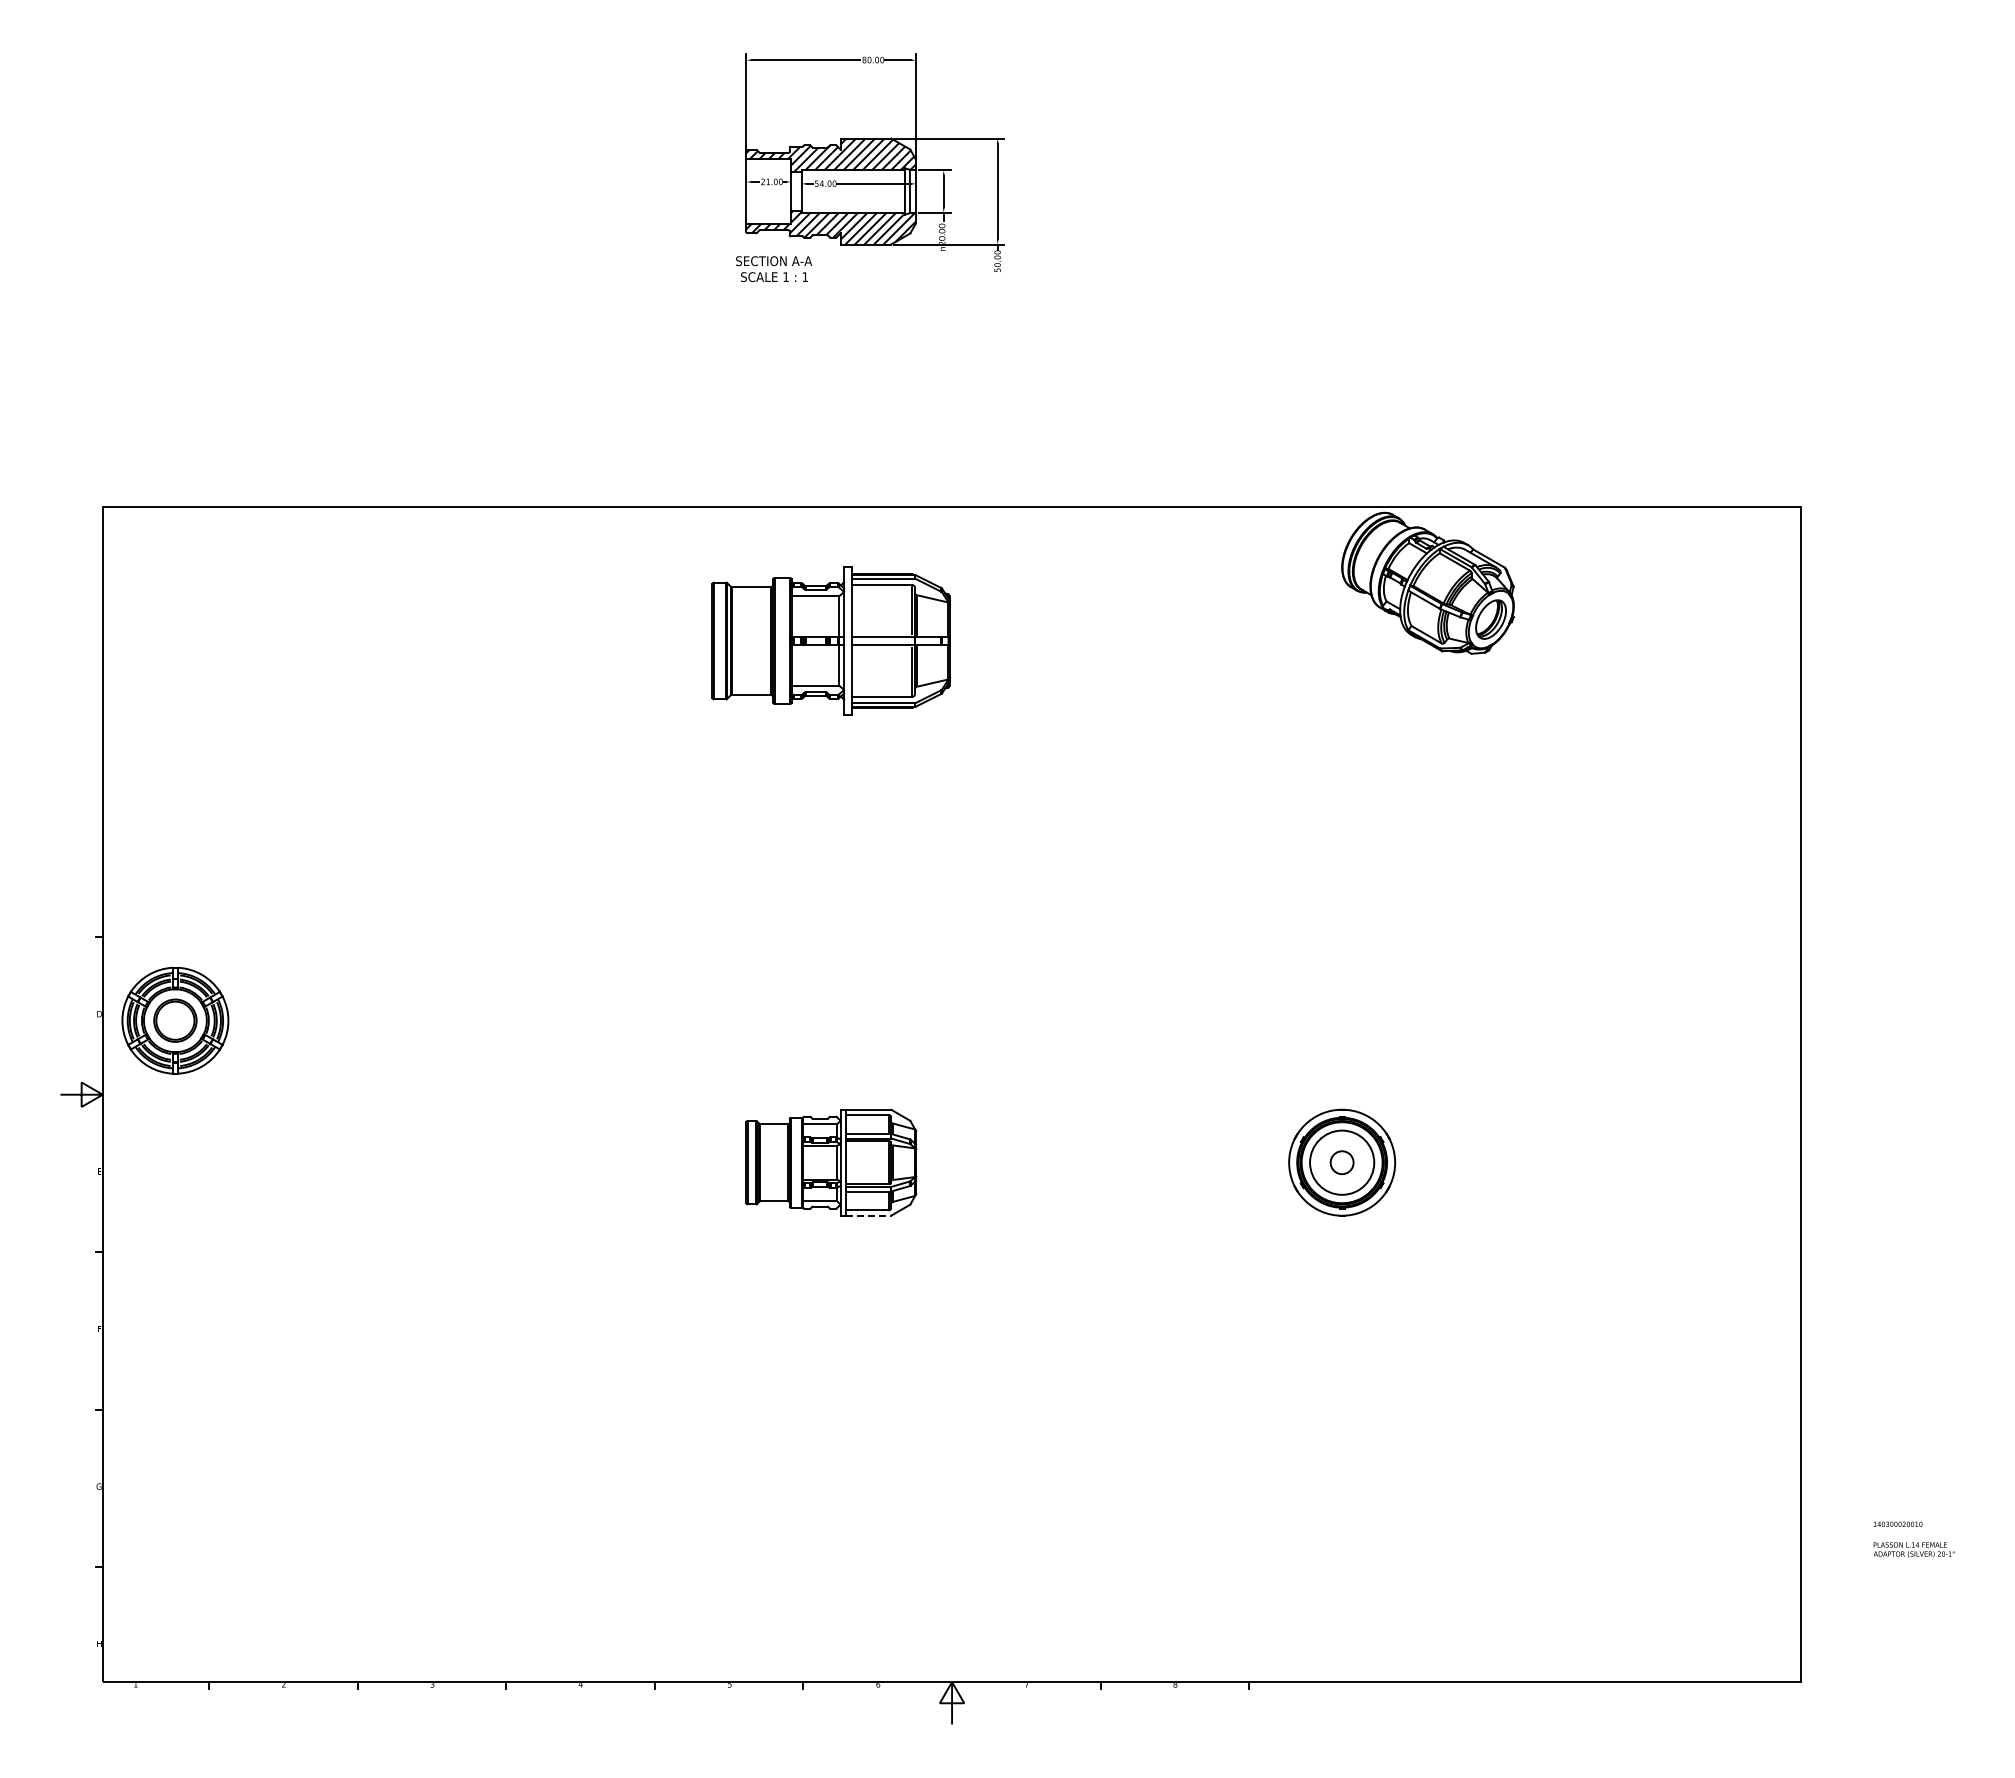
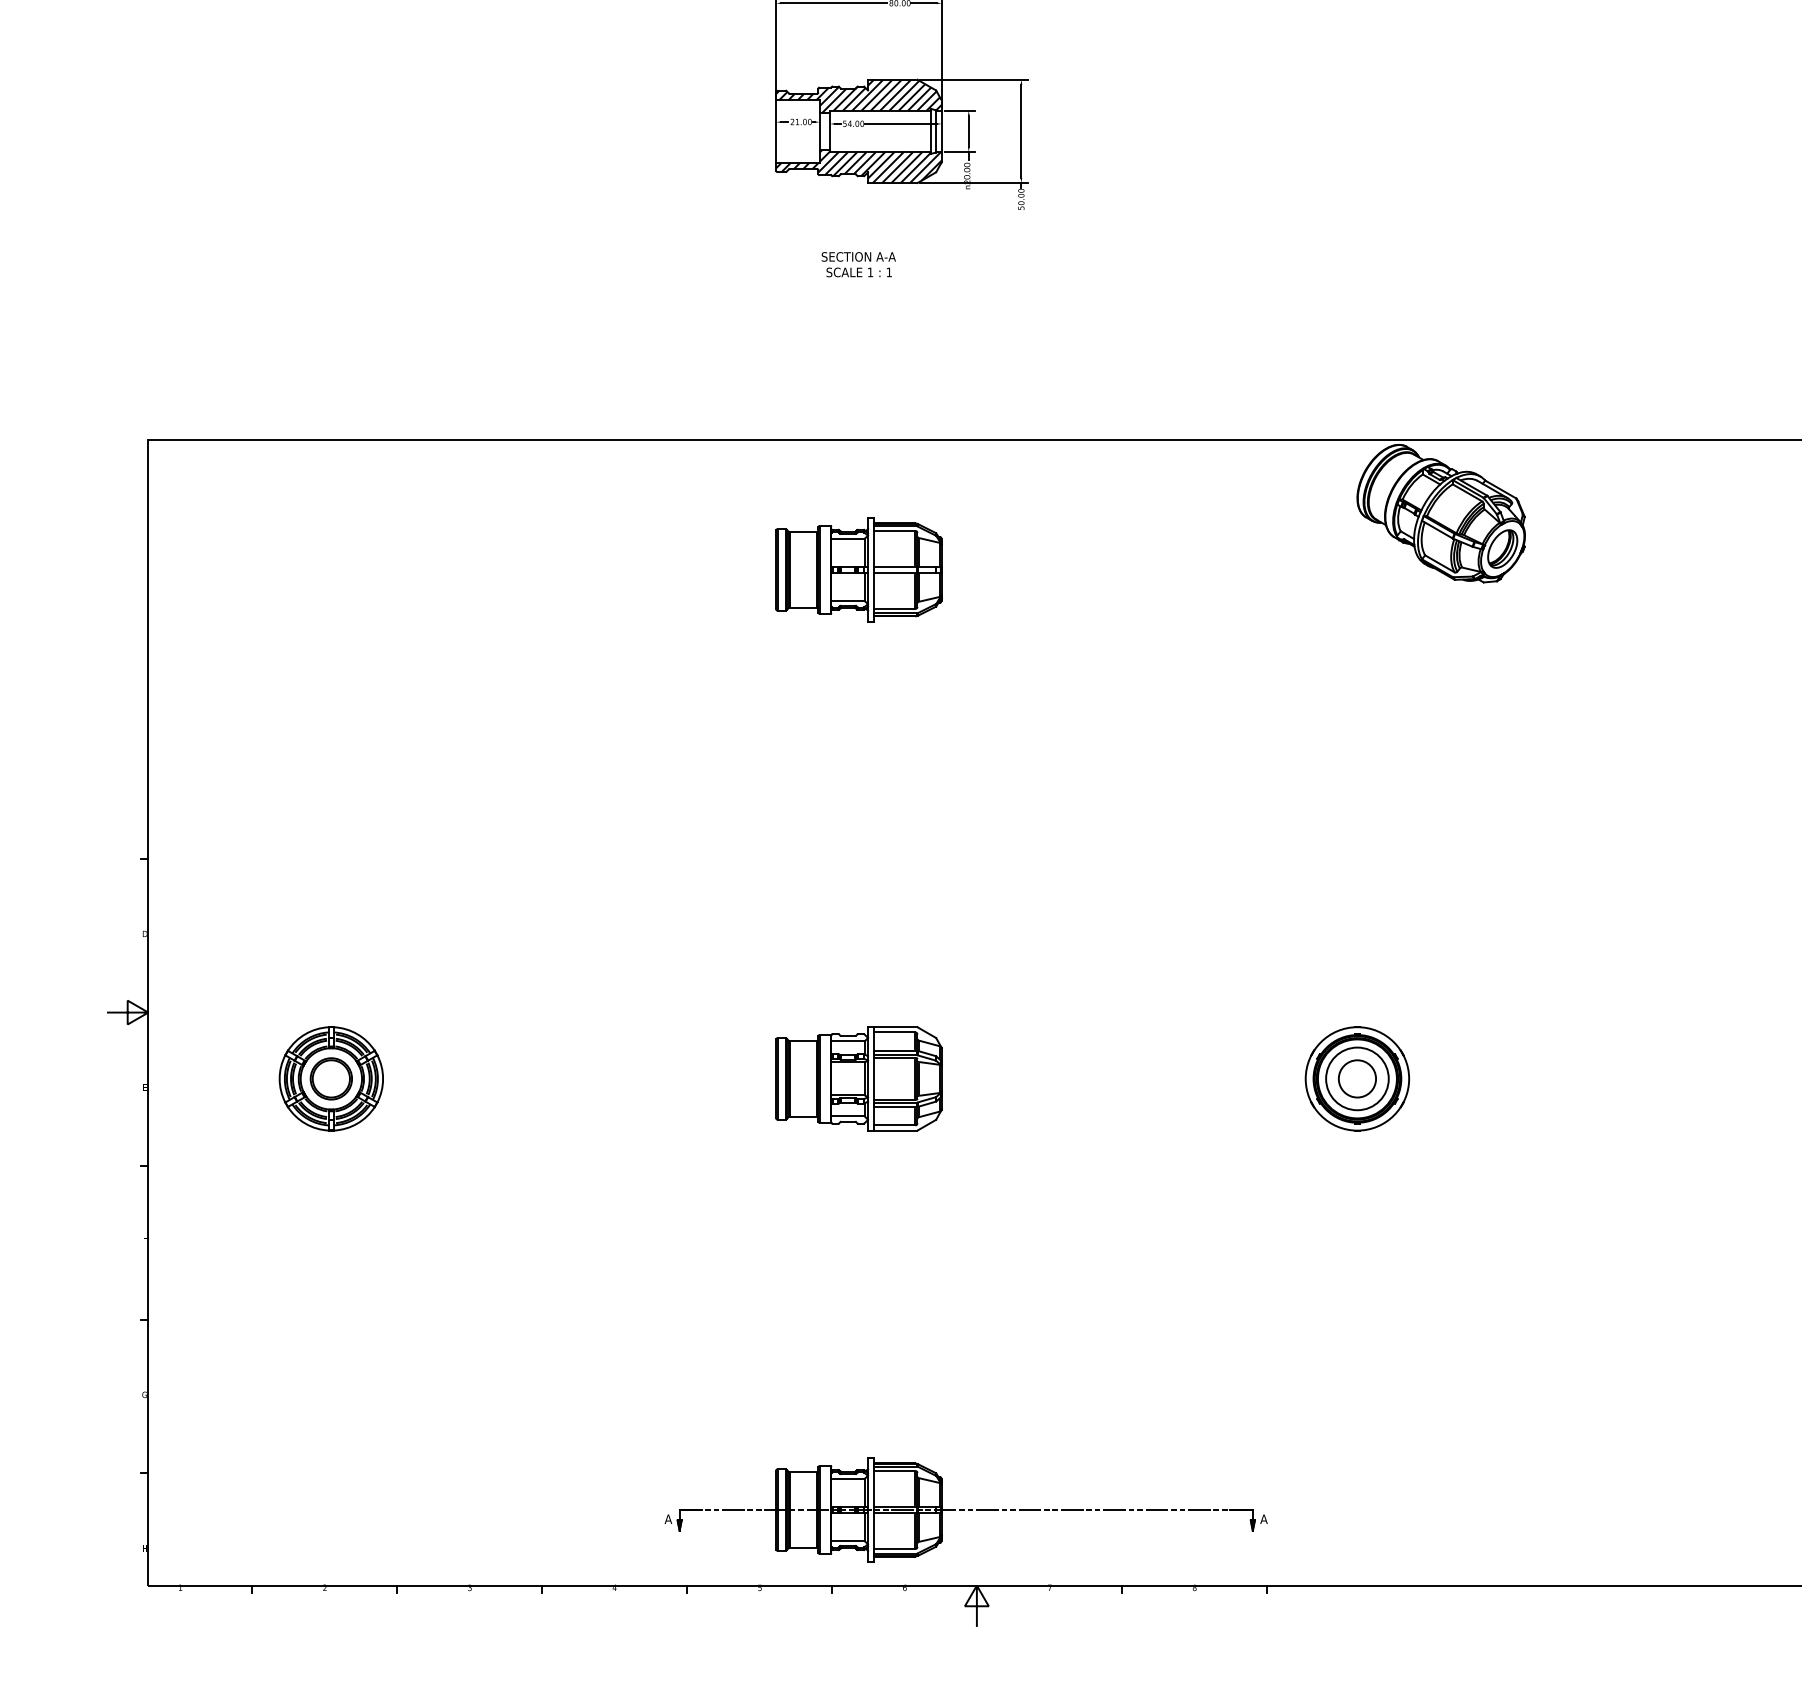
text: (774, 268) -> (859, 264), moved
part: (831, 640) -> (859, 569), size x0.71
part: (175, 1020) -> (331, 1078), moved
circle: (1342, 1162) -> (1357, 1078), size x1.67
line: (869, 1215) -> (896, 1130), dashed -> solid
part: (941, 1604) -> (966, 1509), added

